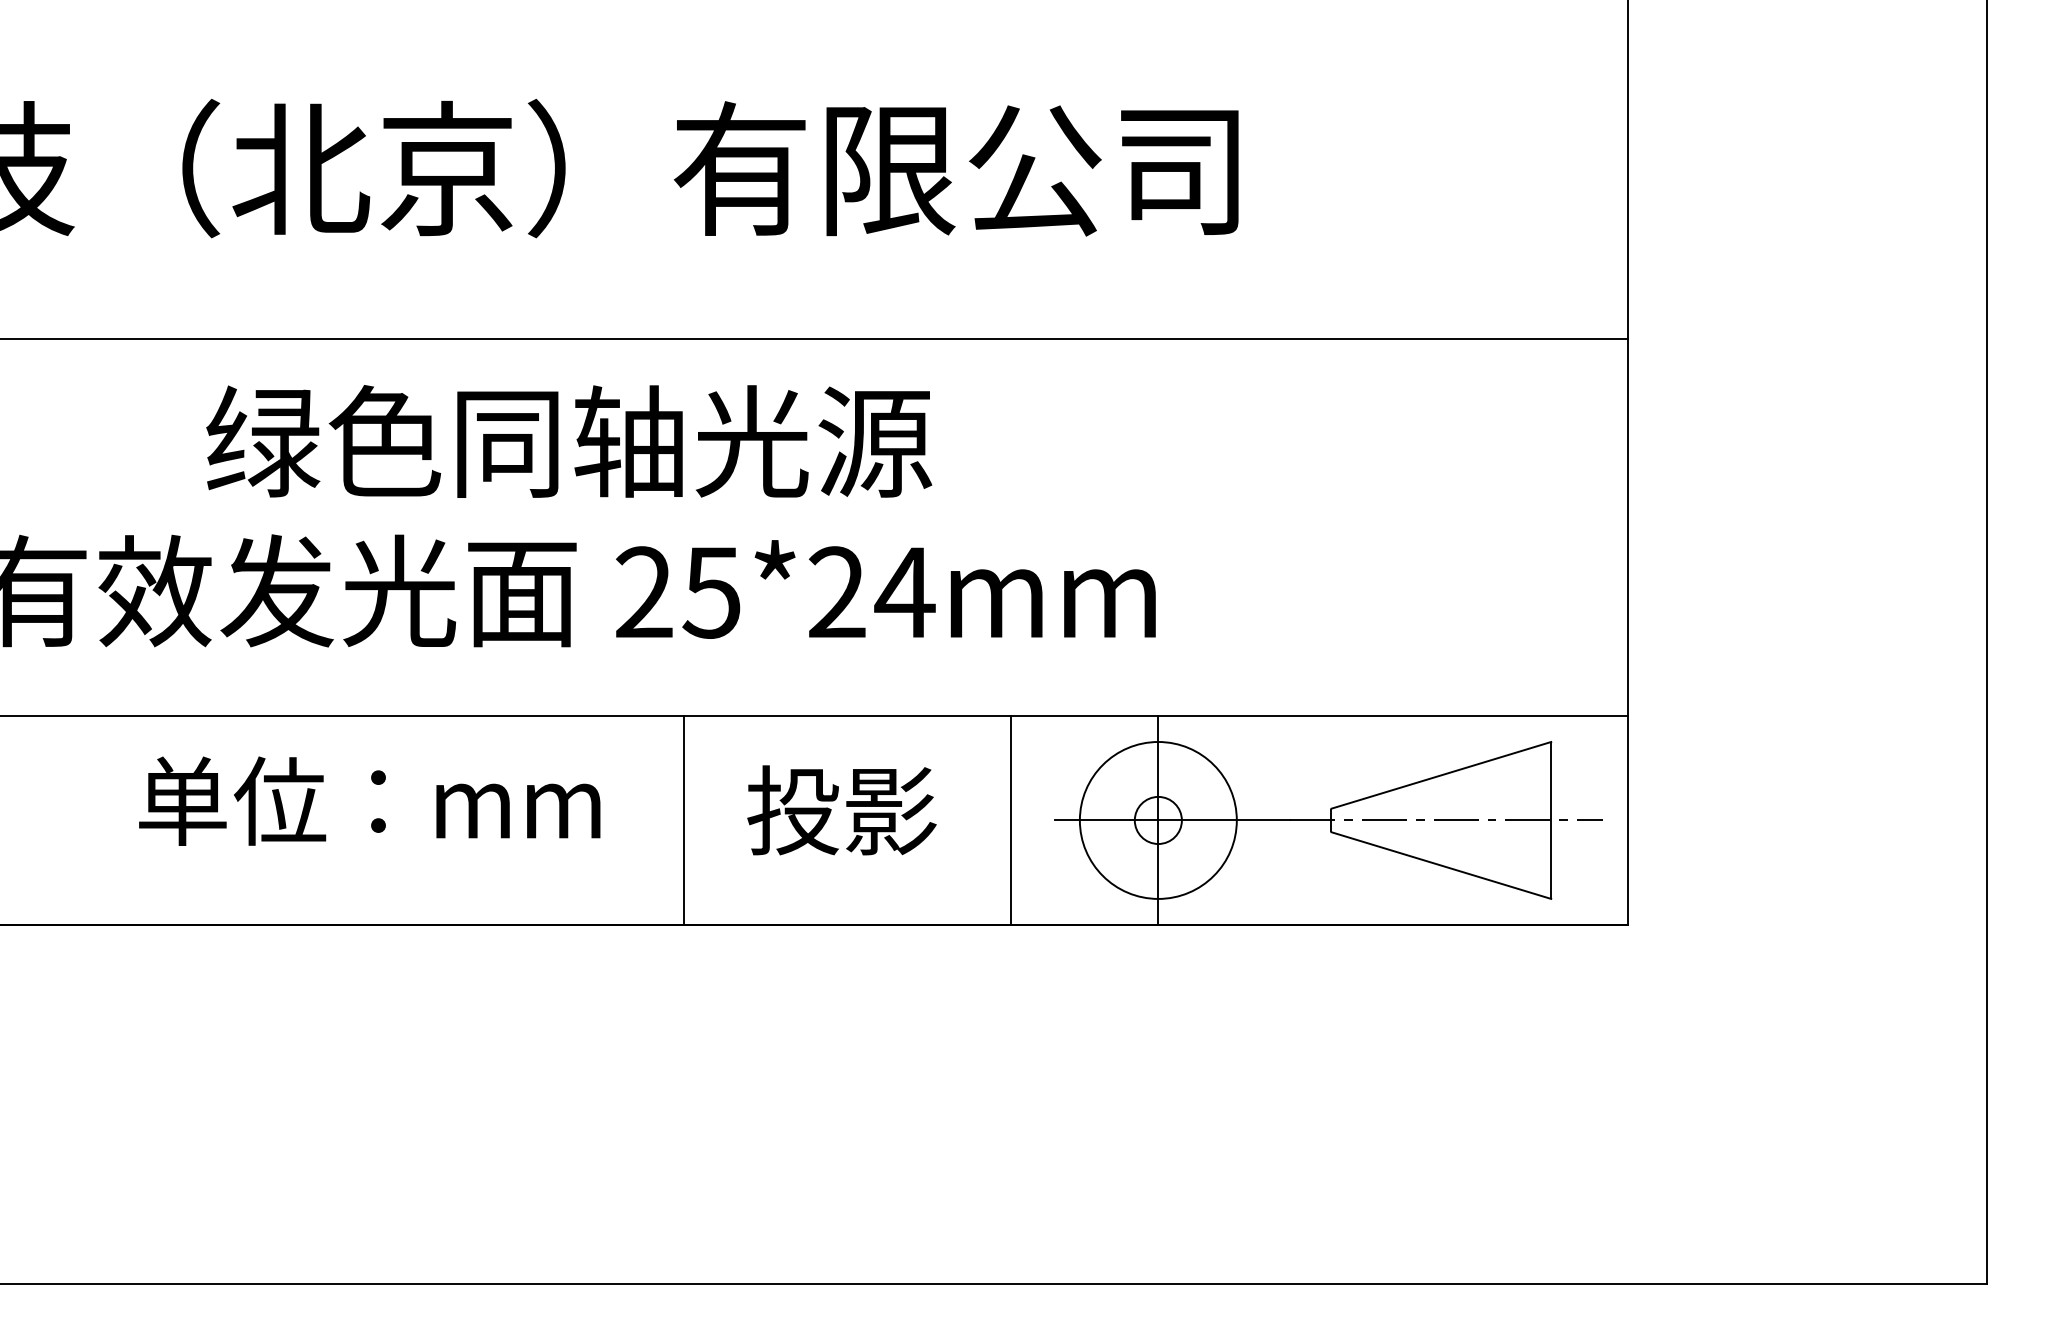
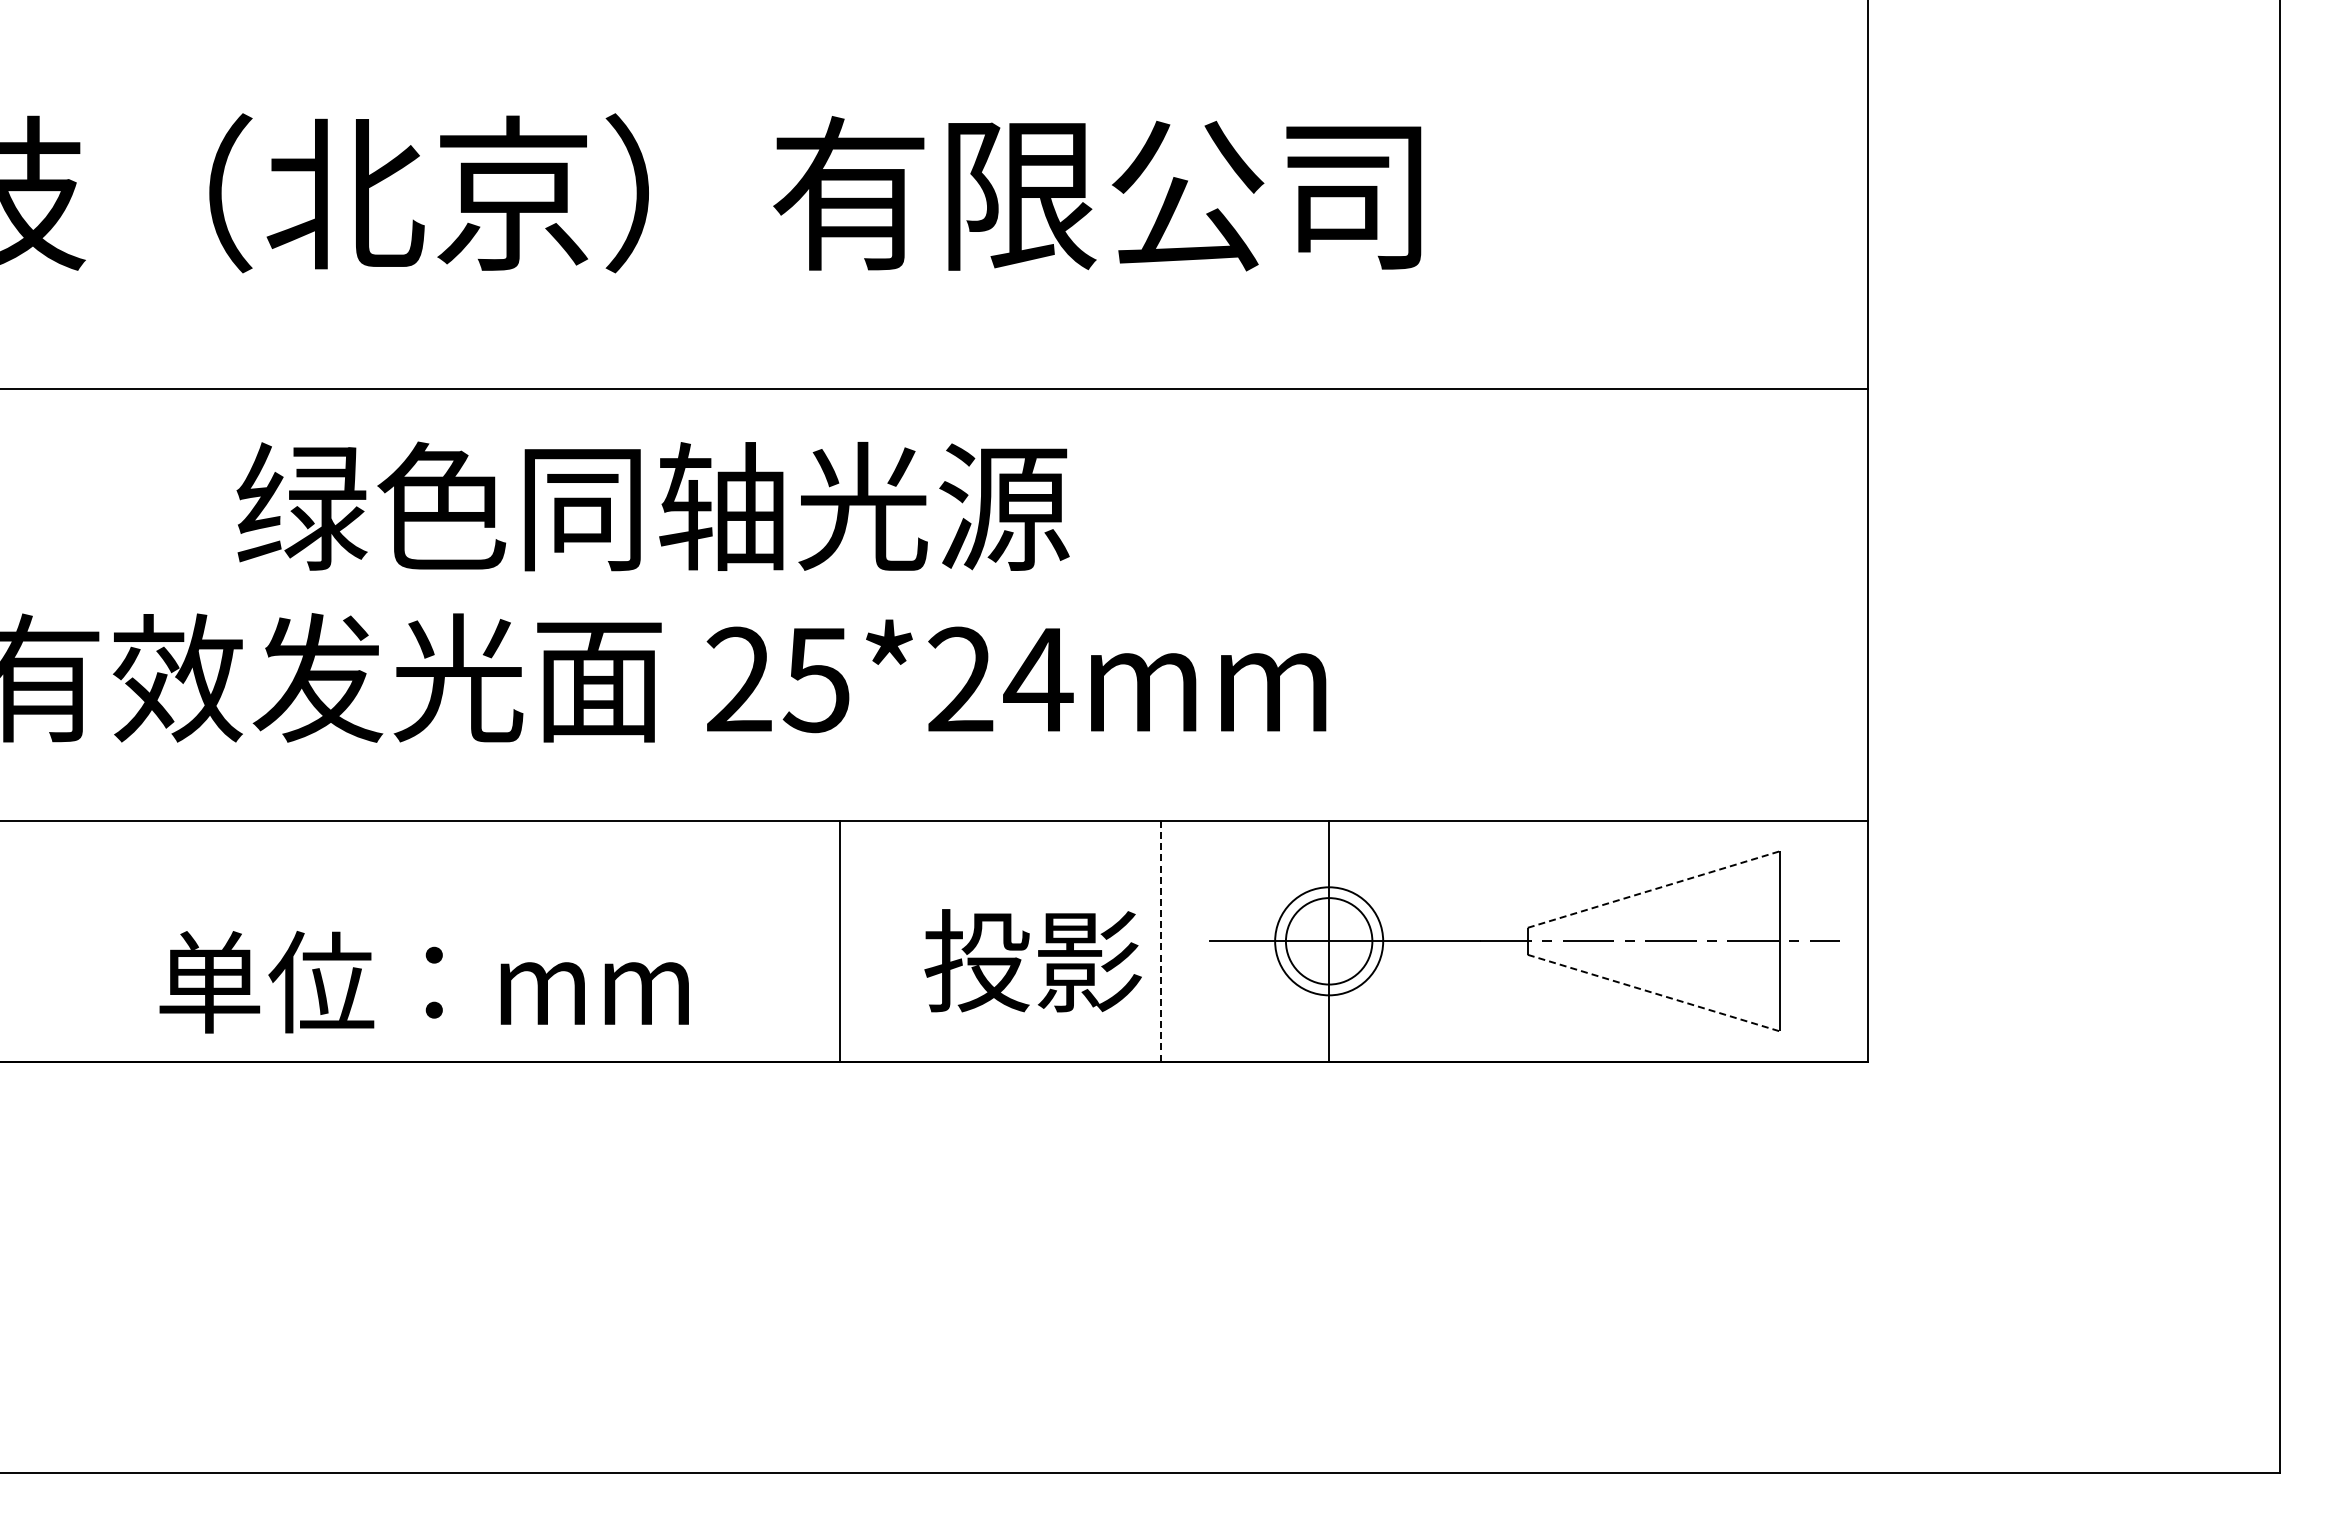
line: (1441, 775) -> (1653, 889), solid -> dashed
text: (369, 801) -> (423, 982), moved
text: (841, 810) -> (1032, 960), moved
line: (683, 820) -> (839, 941), moved
line: (1011, 820) -> (1160, 941), solid -> dashed
circle: (1158, 820) -> (1329, 941), size x0.6
circle: (1158, 820) -> (1329, 941), size x1.6
line: (1441, 865) -> (1653, 993), solid -> dashed

